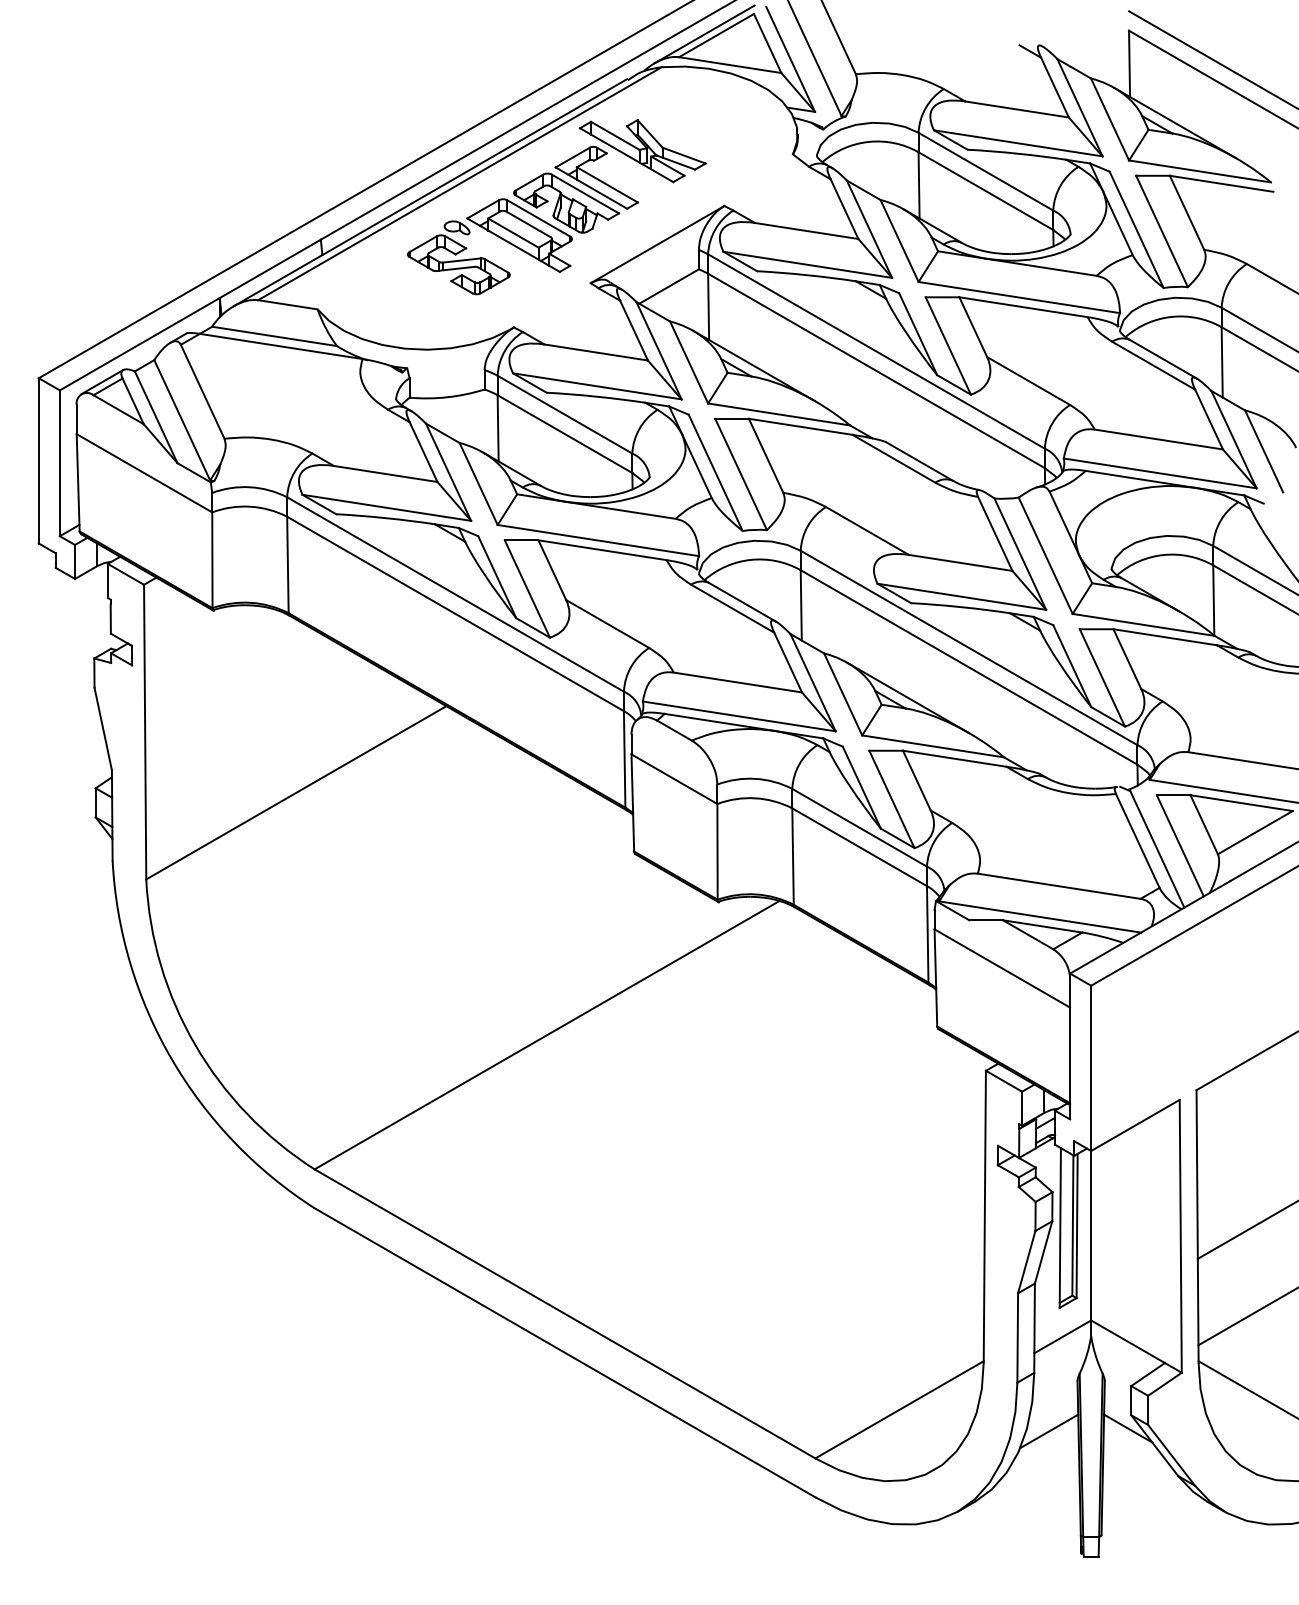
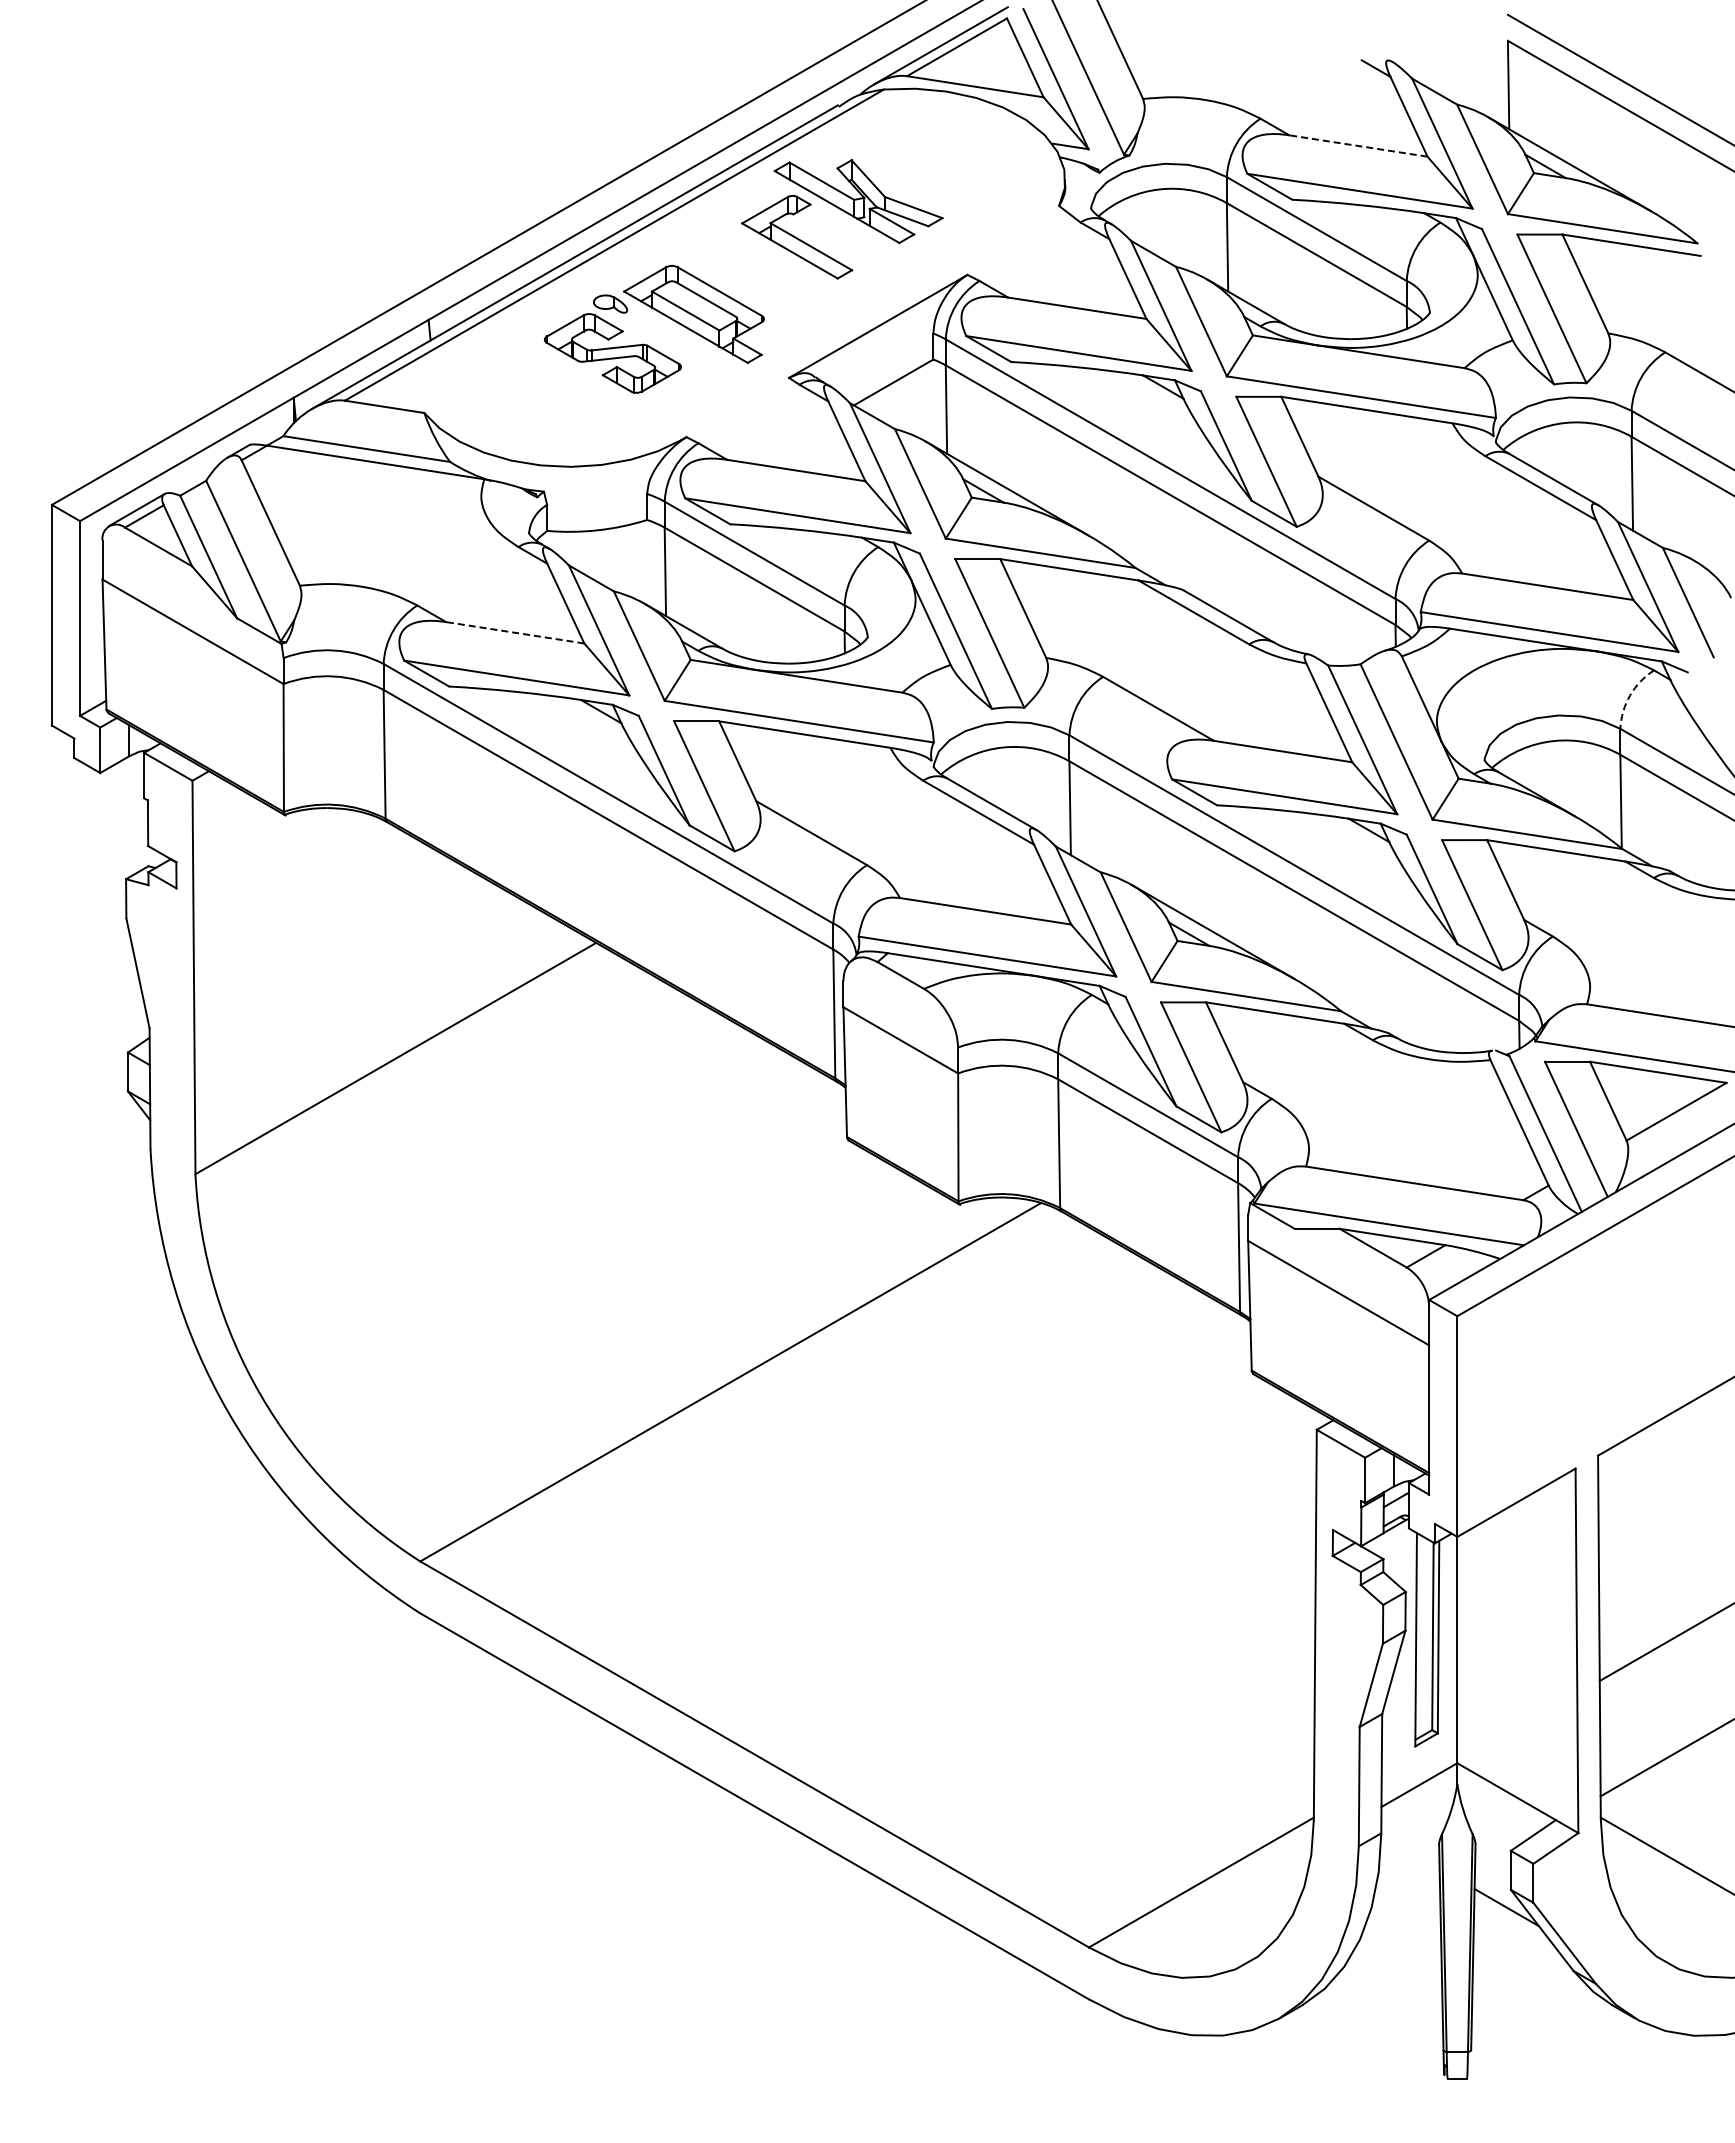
line: (1017, 109) -> (1358, 146), solid -> dashed
part: (566, 202) -> (756, 270), removed
line: (385, 473) -> (515, 632), solid -> dashed
arc: (1220, 520) -> (1630, 695), solid -> dashed
line: (1049, 1431) -> (1401, 1911), removed

